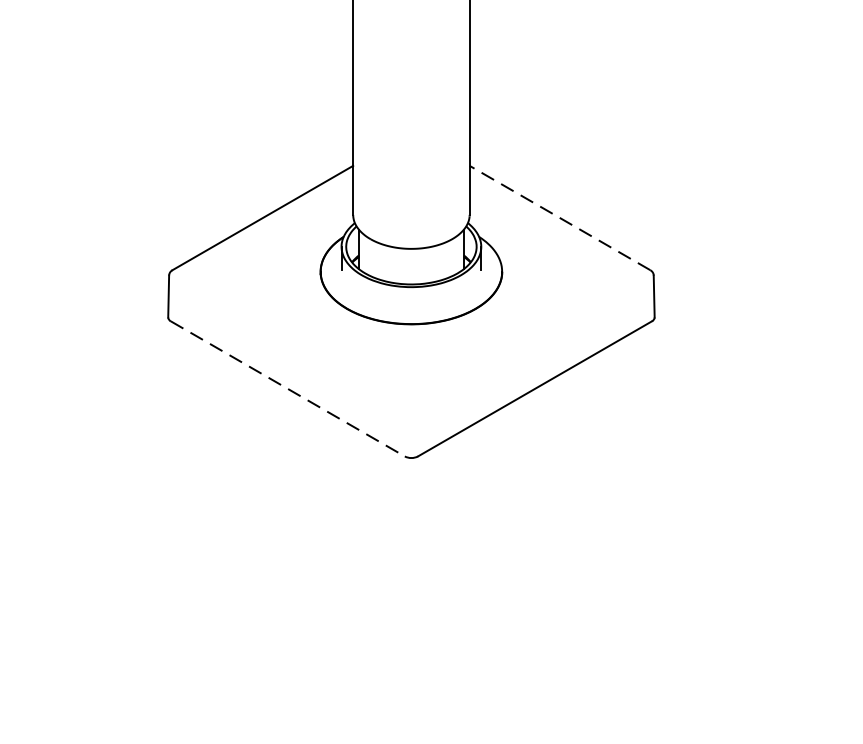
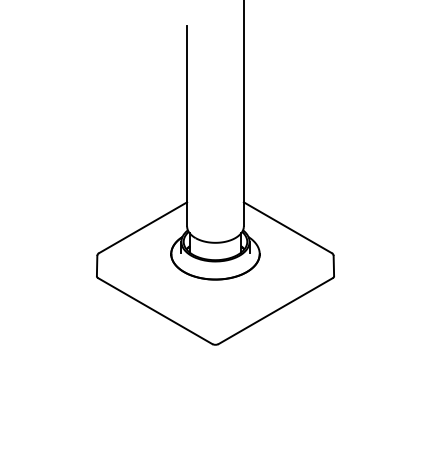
line: (559, 217) -> (287, 227), dashed -> solid
line: (288, 389) -> (155, 311), dashed -> solid

